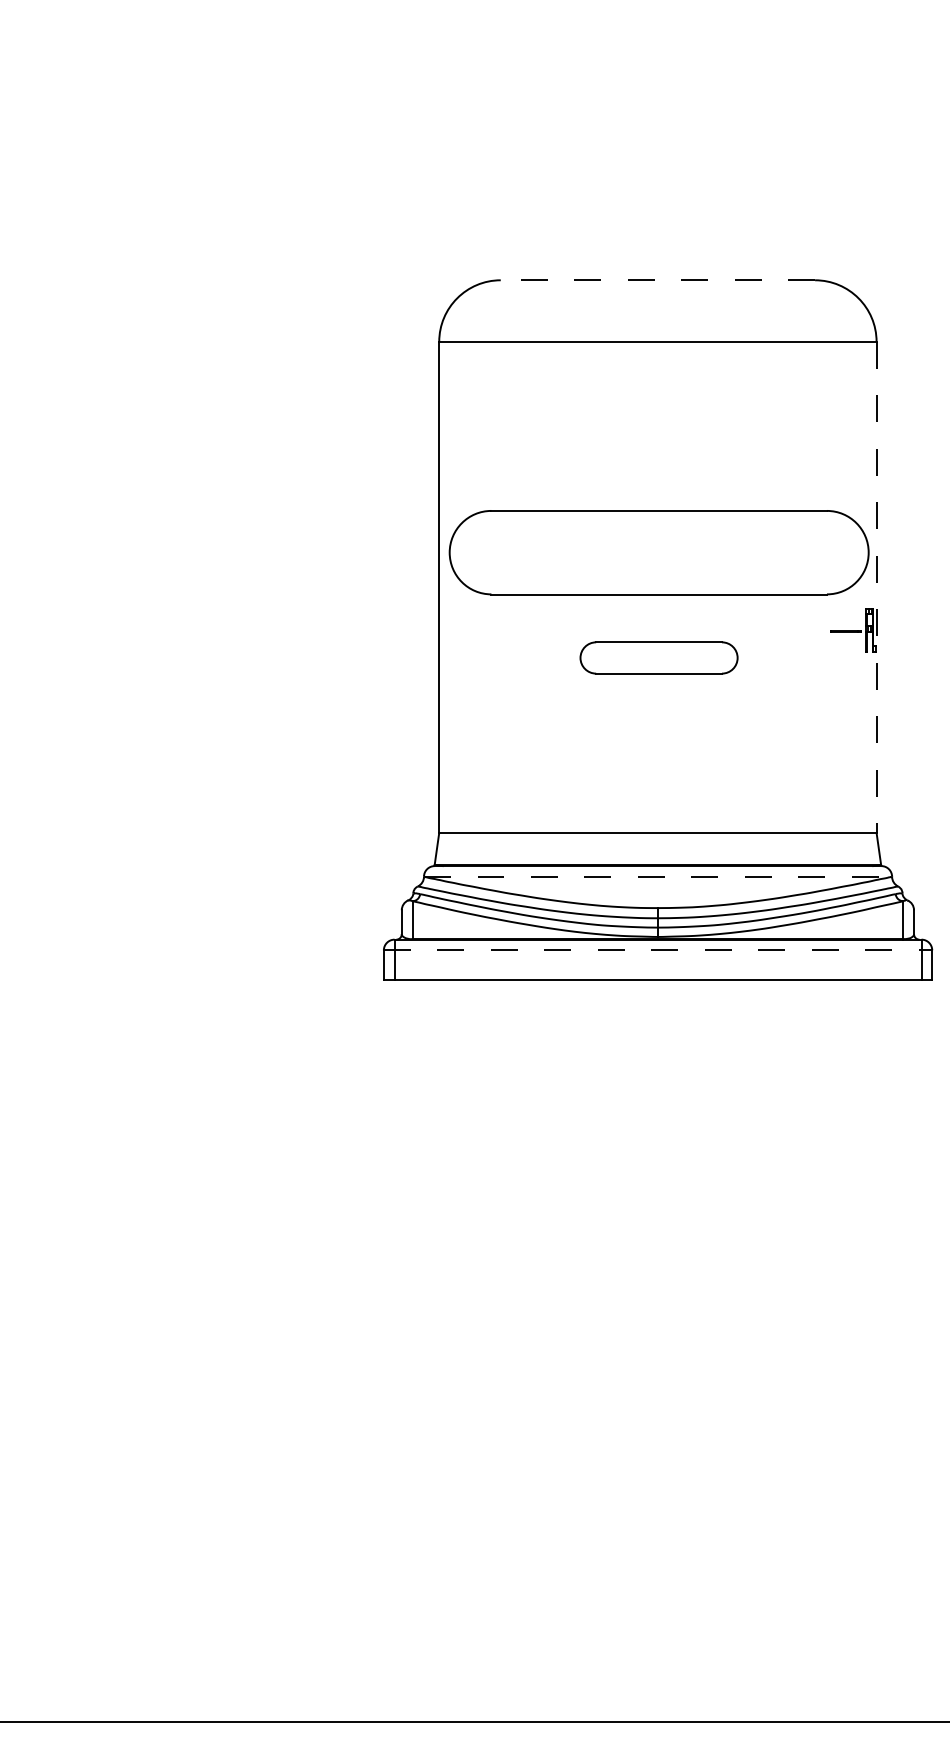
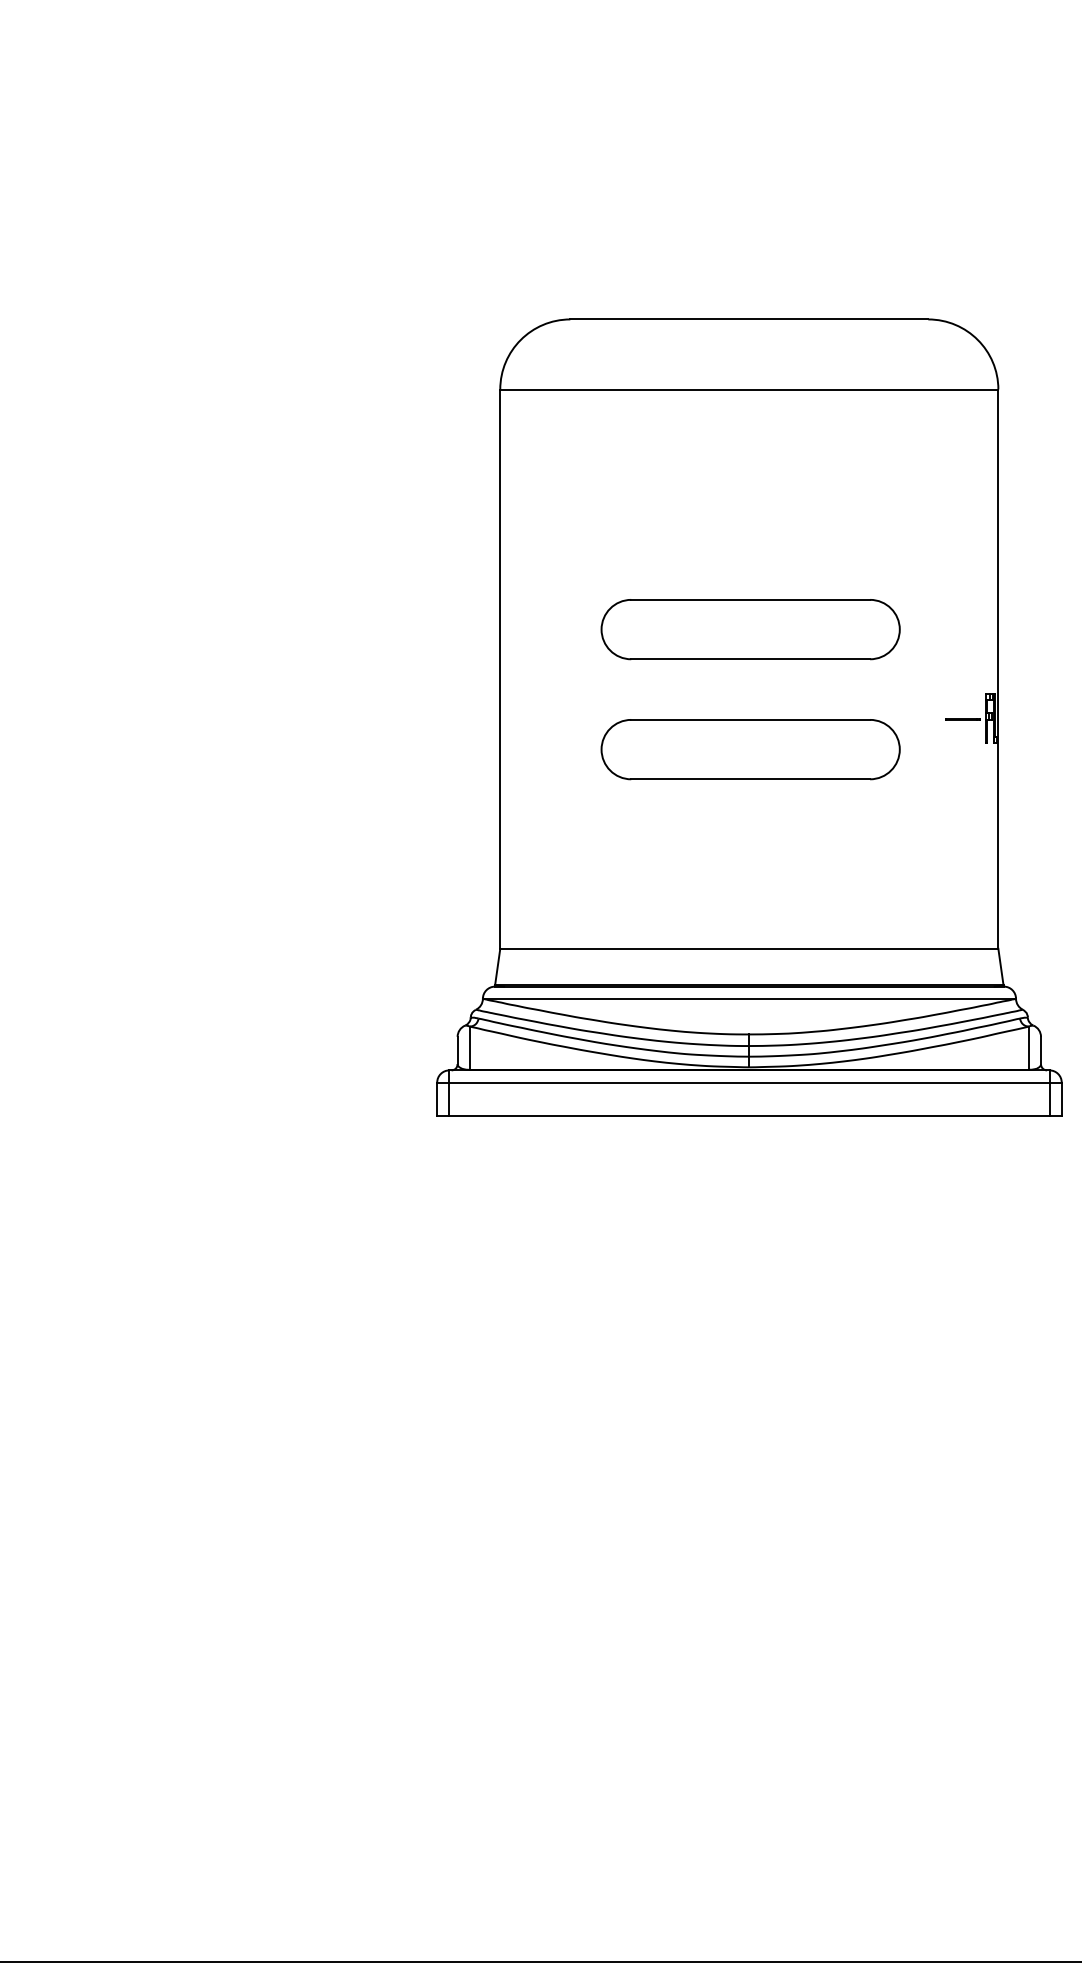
line: (657, 280) -> (748, 319), dashed -> solid
part: (658, 552) -> (749, 629), size x0.62
line: (876, 587) -> (998, 669), dashed -> solid
part: (658, 657) -> (749, 749), size x1.67
line: (658, 876) -> (749, 998), dashed -> solid
line: (658, 950) -> (749, 1082), dashed -> solid

